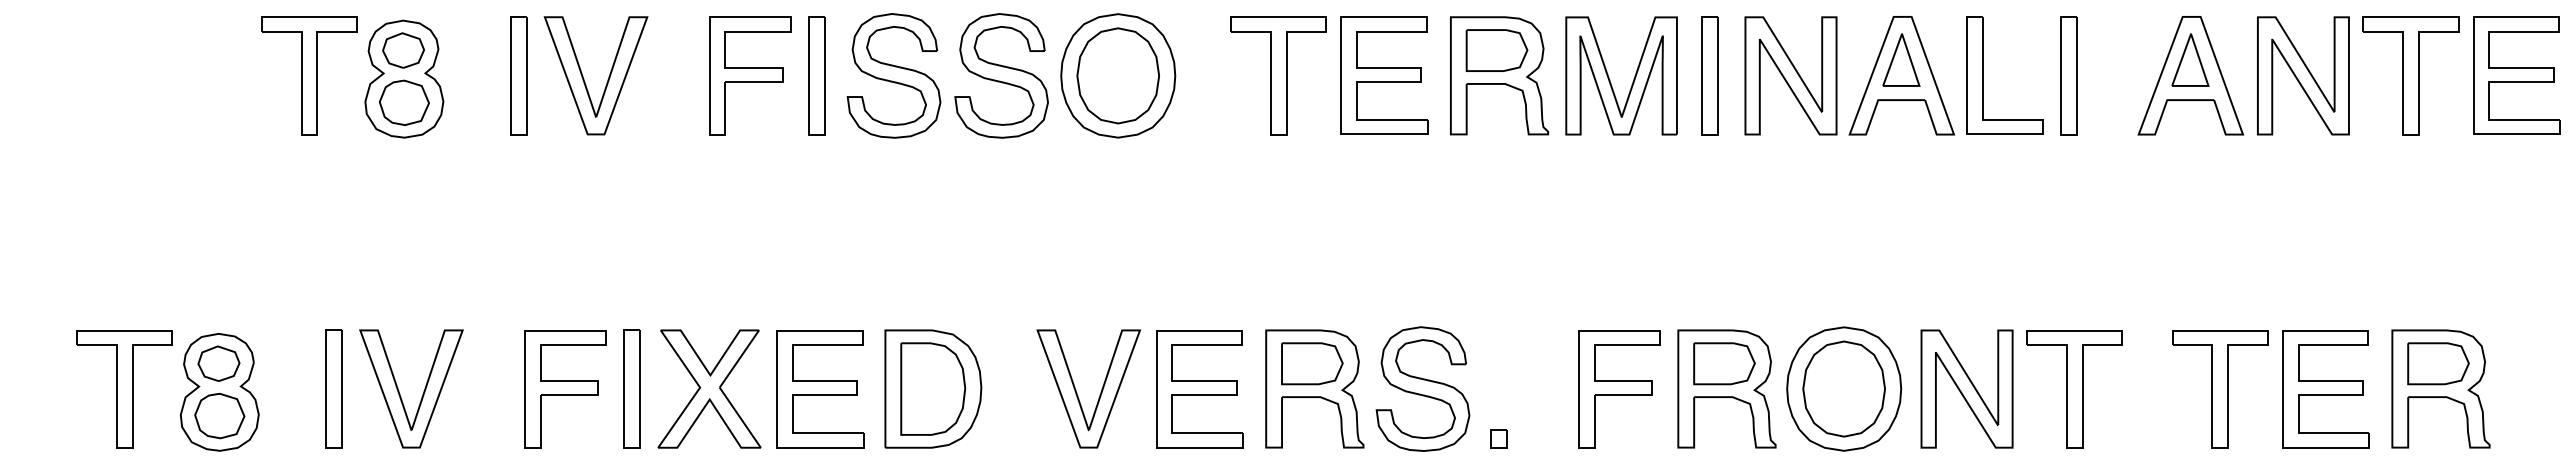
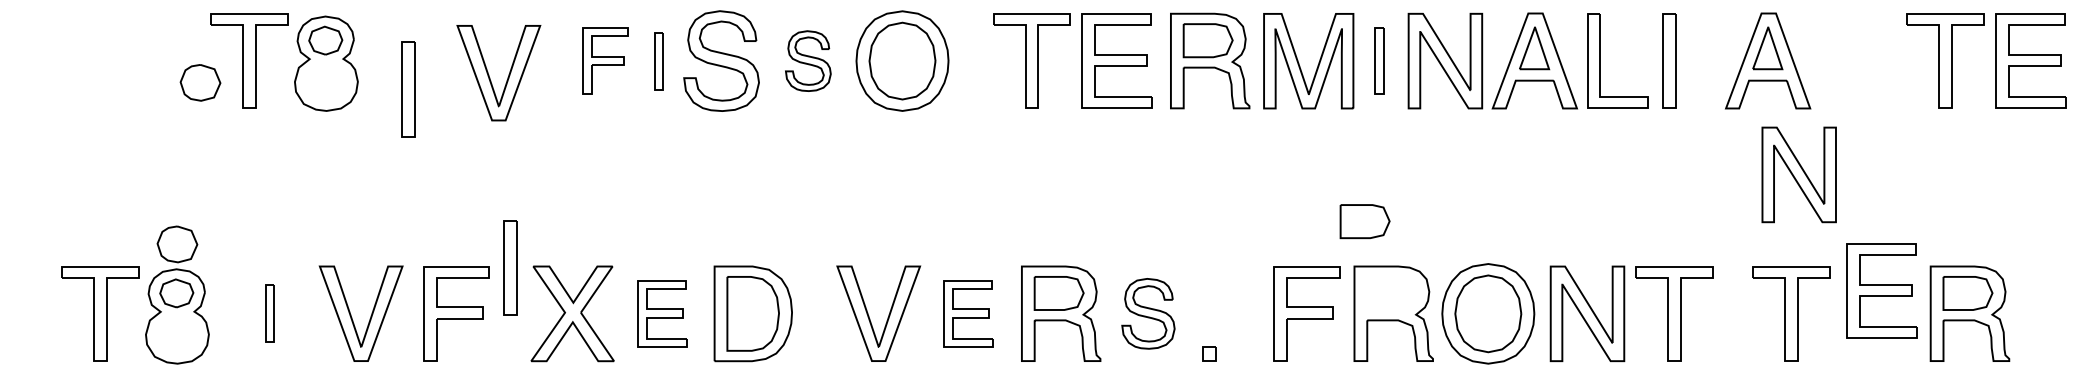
part: (518, 75) -> (408, 89), moved
part: (750, 75) -> (605, 60), size x0.7
part: (816, 75) -> (658, 60), size x0.6
part: (1001, 75) -> (808, 60), size x0.6
part: (1709, 75) -> (1379, 60), size x0.7
part: (2303, 75) -> (1799, 174), moved
part: (584, 78) -> (489, 75), moved
part: (404, 102) -> (200, 82), moved
part: (1724, 363) -> (1365, 221), moved
part: (333, 388) -> (269, 313), size x0.6
part: (631, 388) -> (509, 267), moved
part: (1422, 388) -> (1148, 313), size x0.7
part: (820, 389) -> (662, 314), size x0.7
part: (1199, 389) -> (968, 314), size x0.7
part: (2325, 389) -> (1881, 291), moved
part: (400, 393) -> (352, 317), moved
part: (219, 416) -> (177, 244), moved

